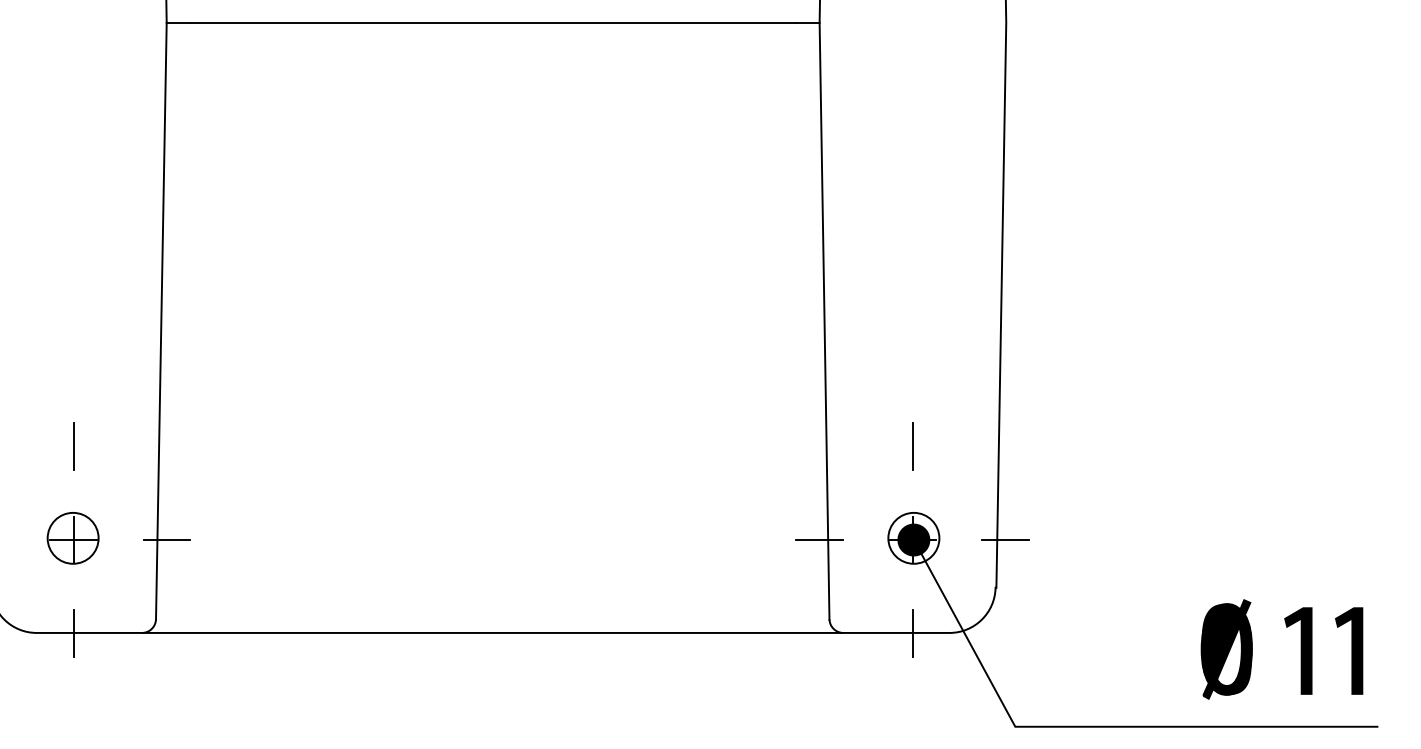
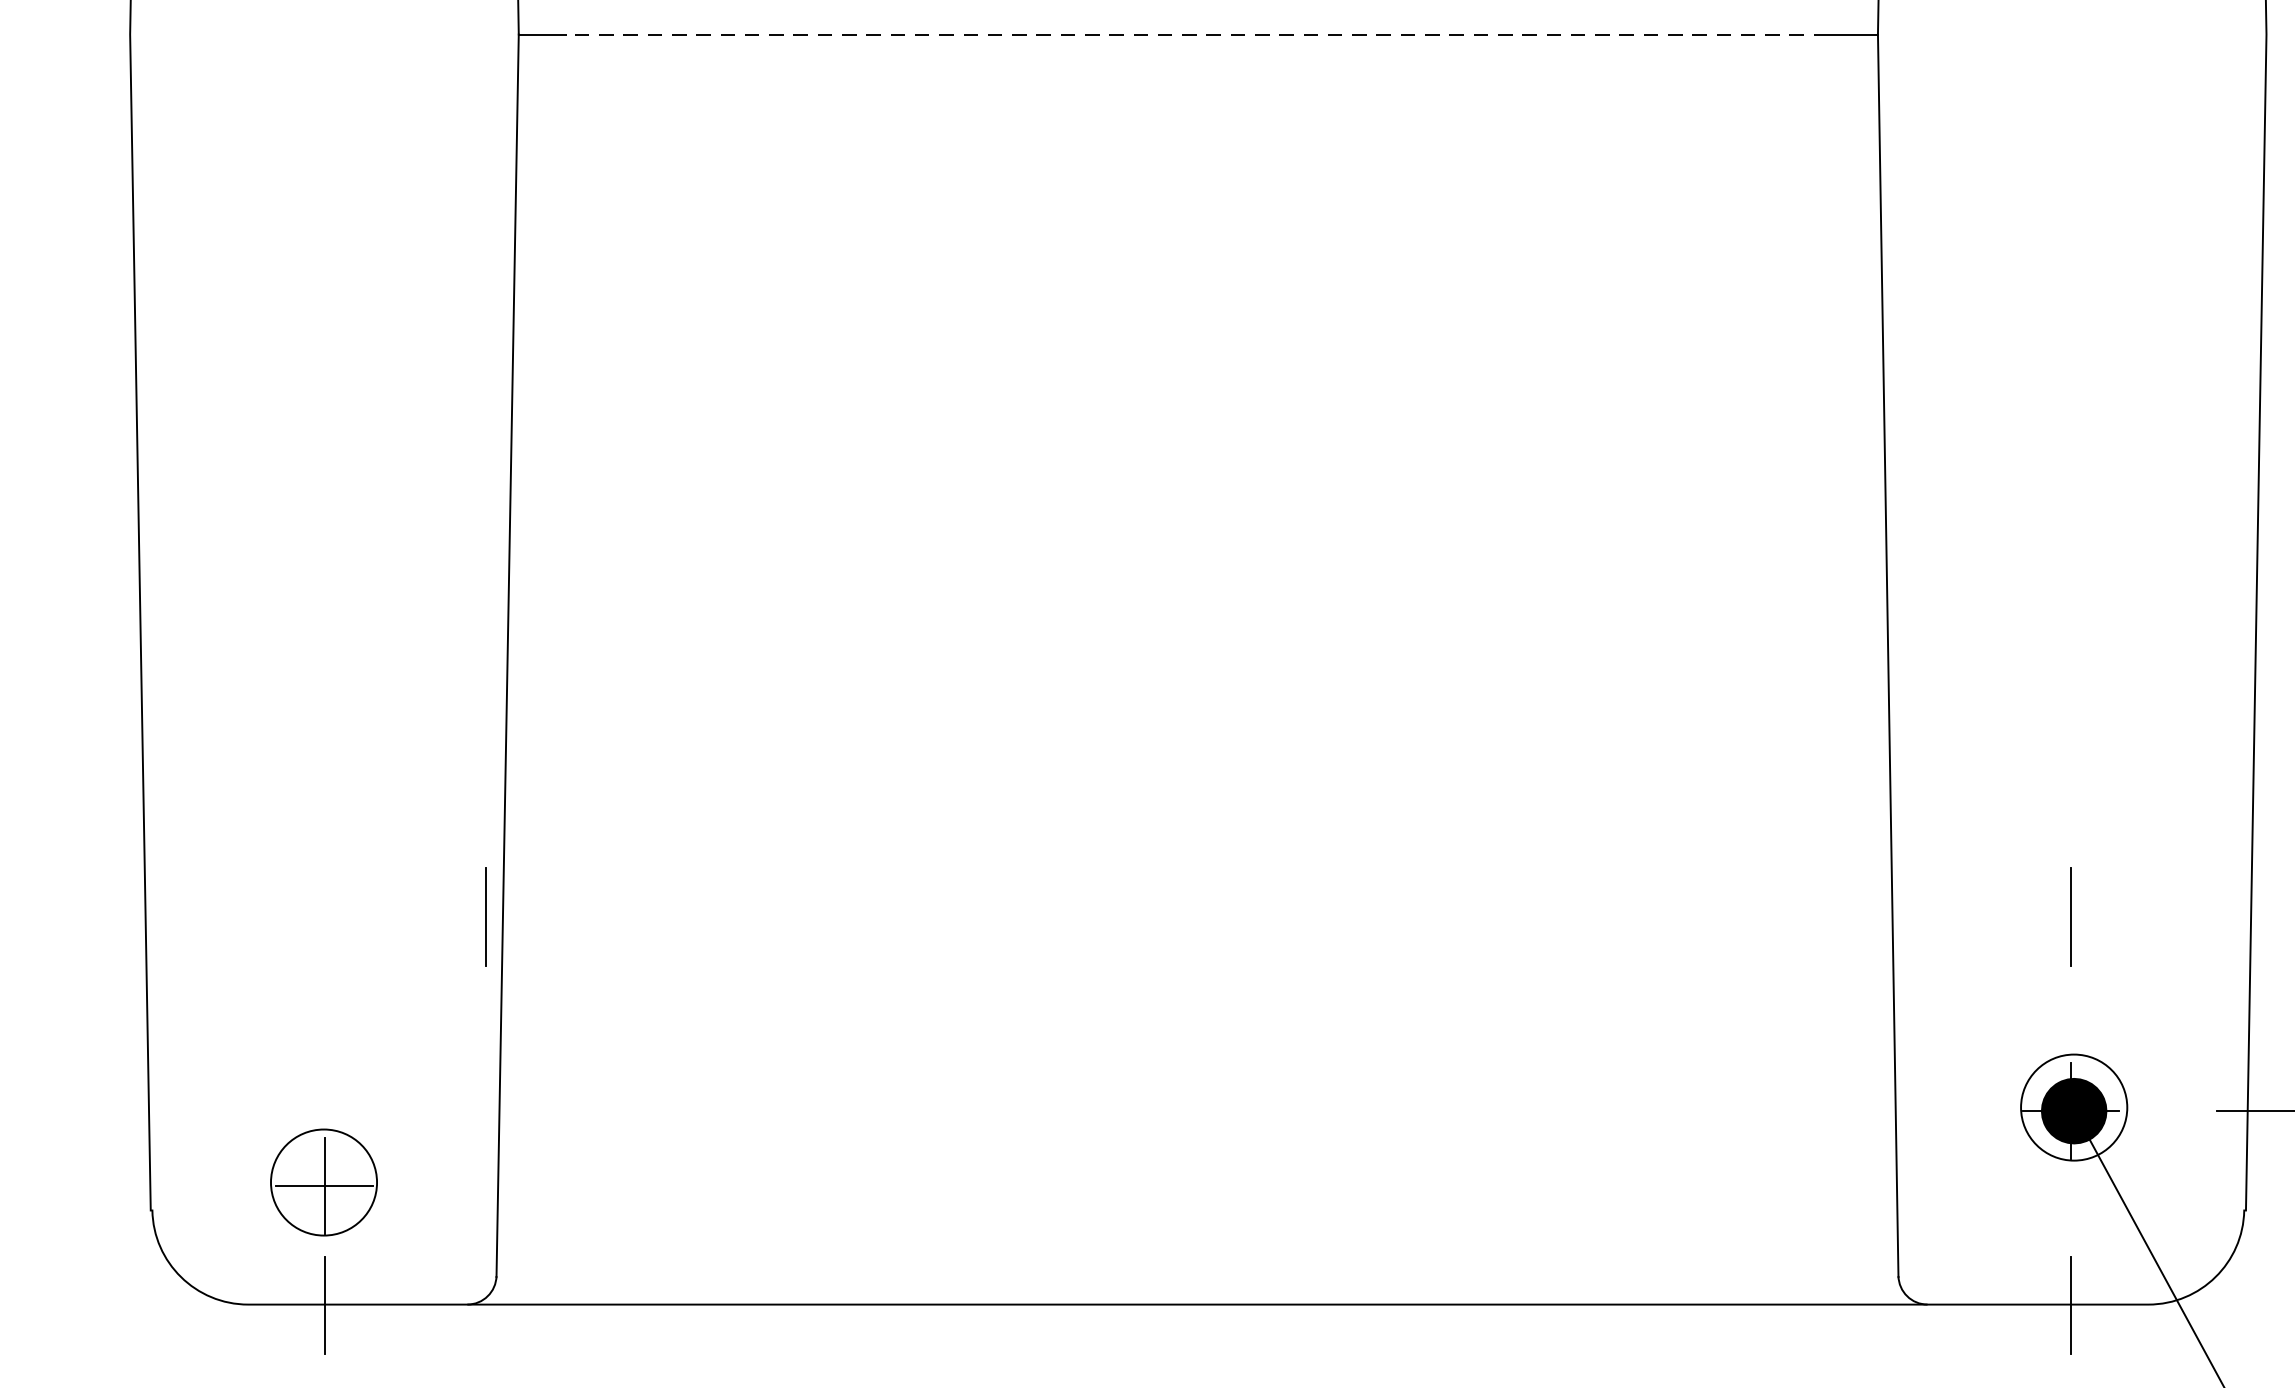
line: (492, 22) -> (1196, 33), solid -> dashed
line: (73, 446) -> (485, 916), moved
part: (72, 538) -> (322, 1182), moved
line: (166, 540) -> (518, 1112), removed
line: (818, 540) -> (1875, 1112), removed

